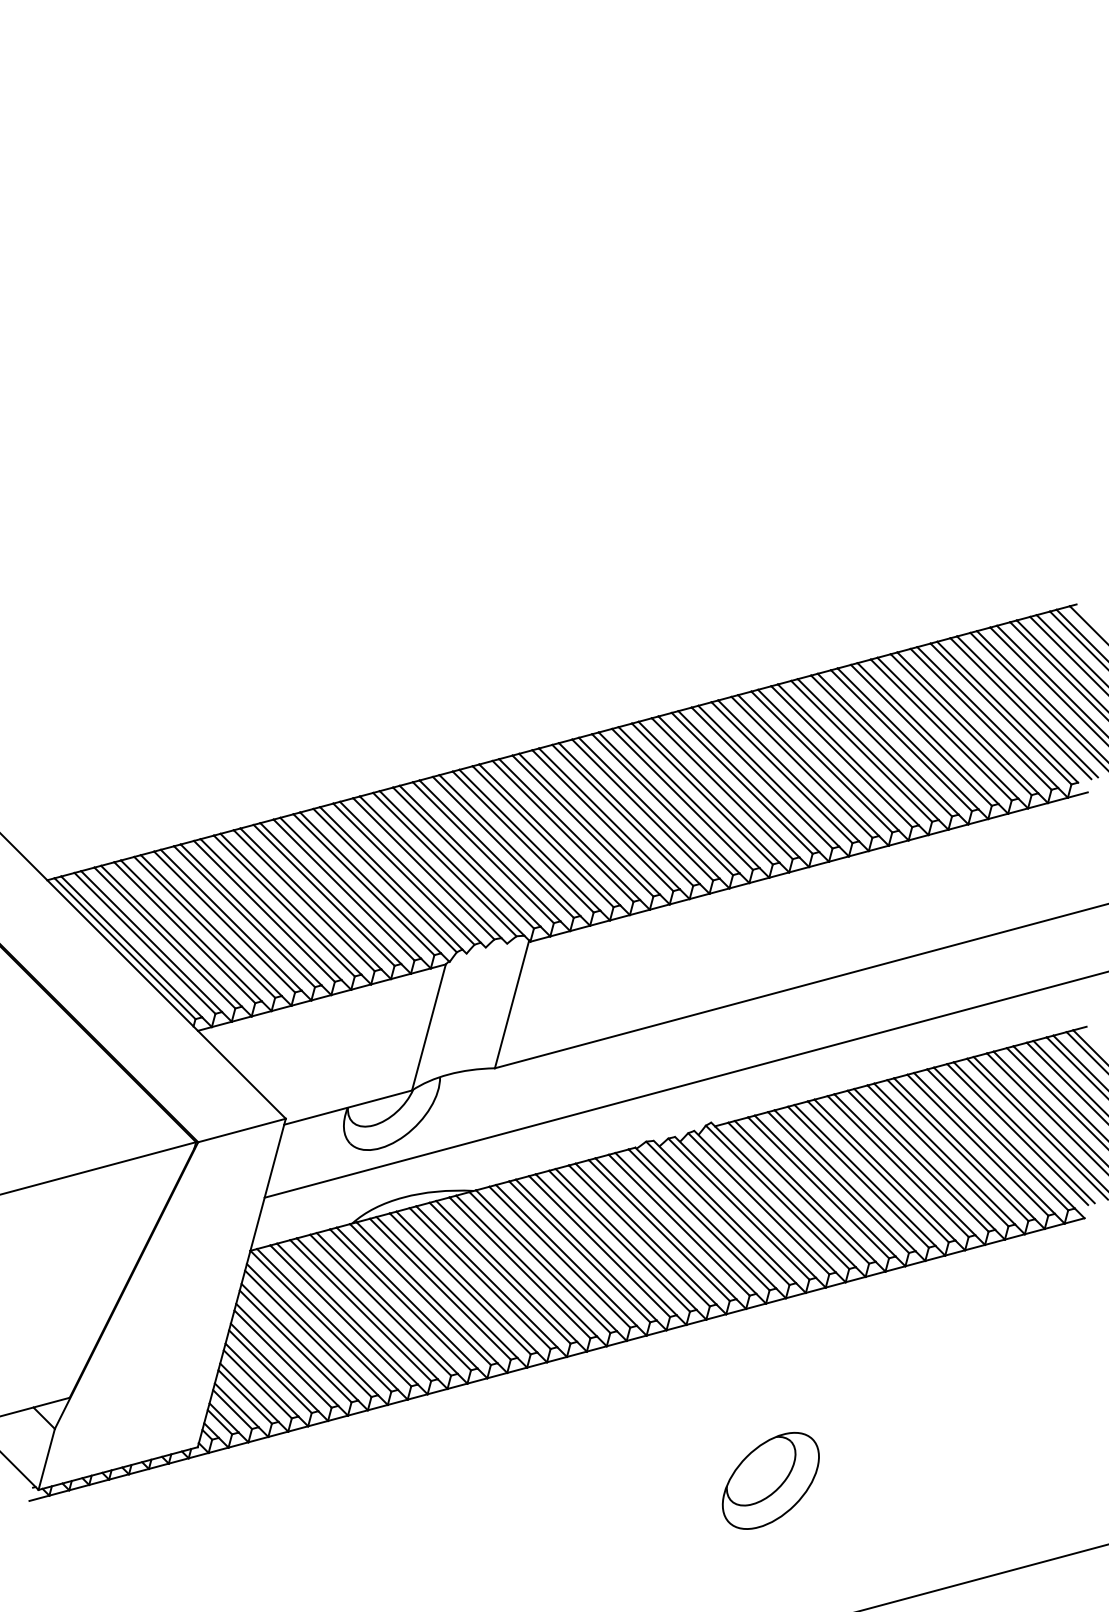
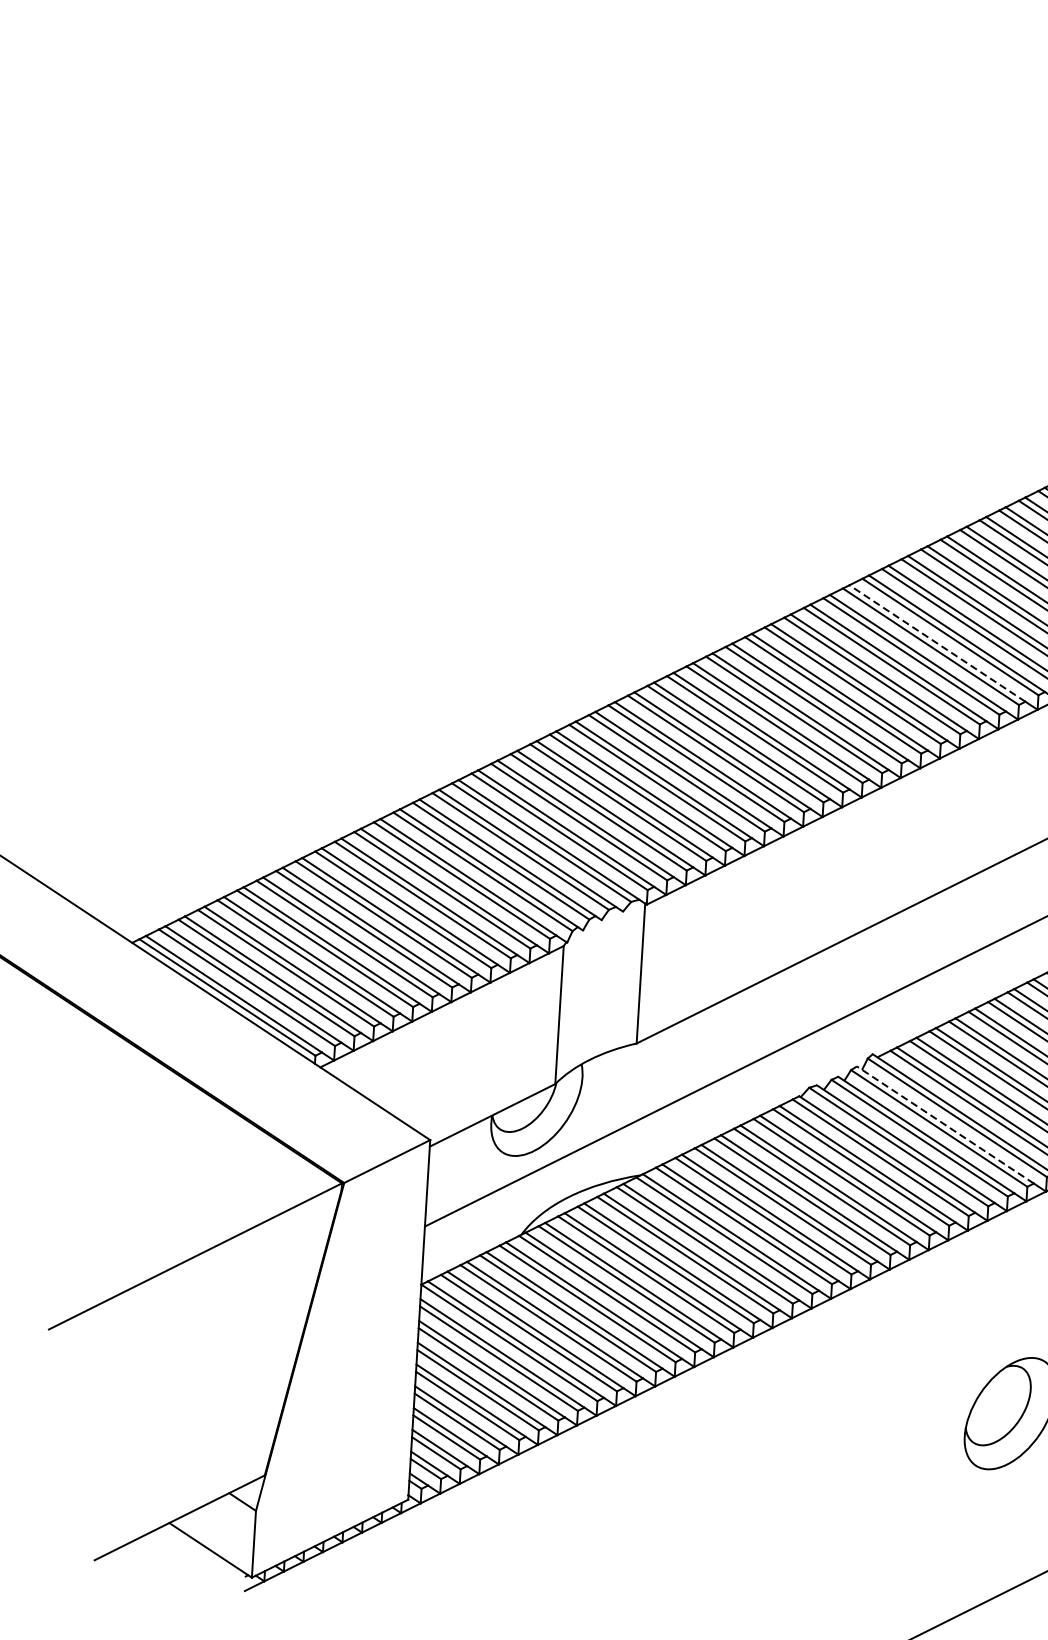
line: (848, 754) -> (937, 643), solid -> dashed
line: (764, 1201) -> (944, 1124), solid -> dashed

